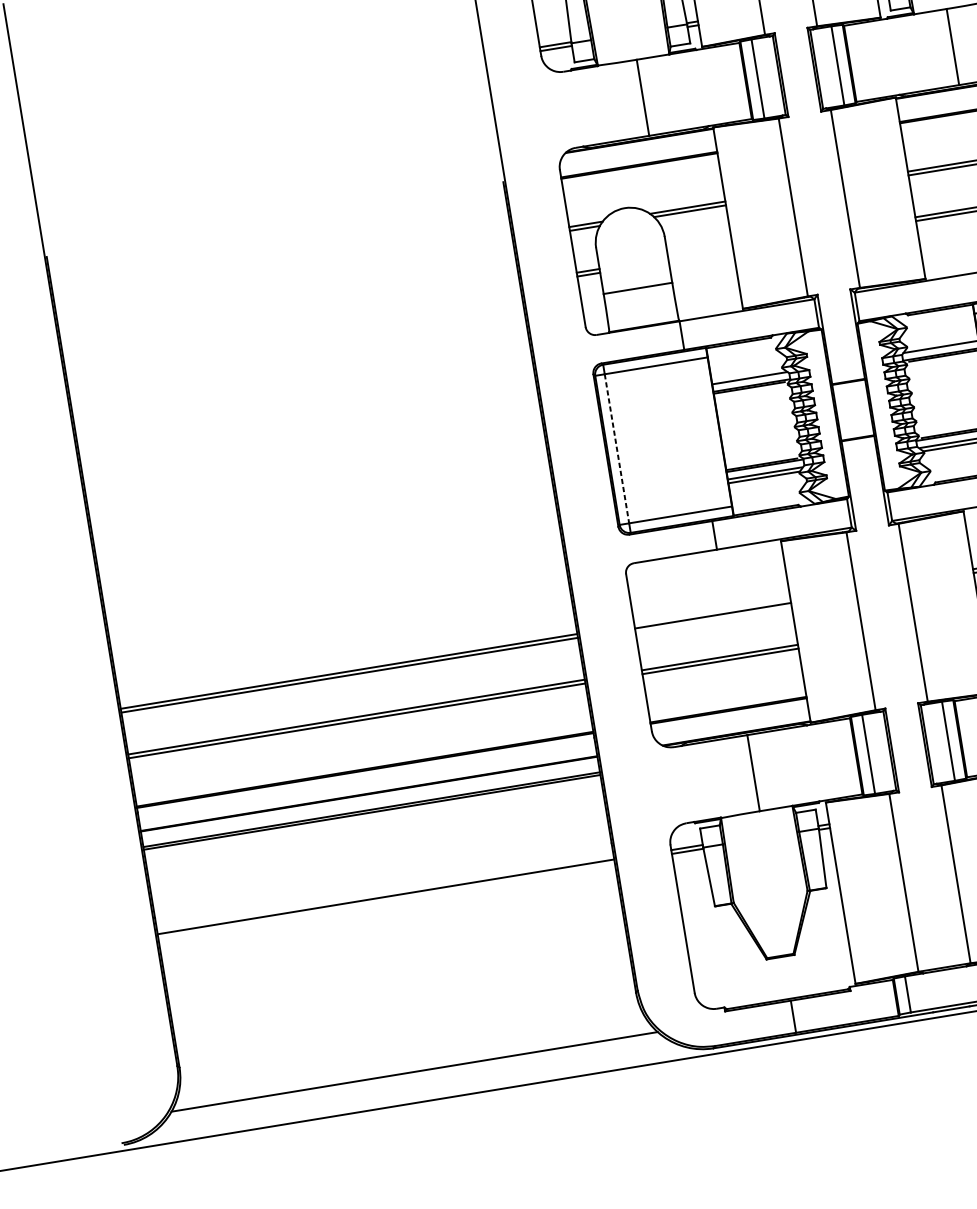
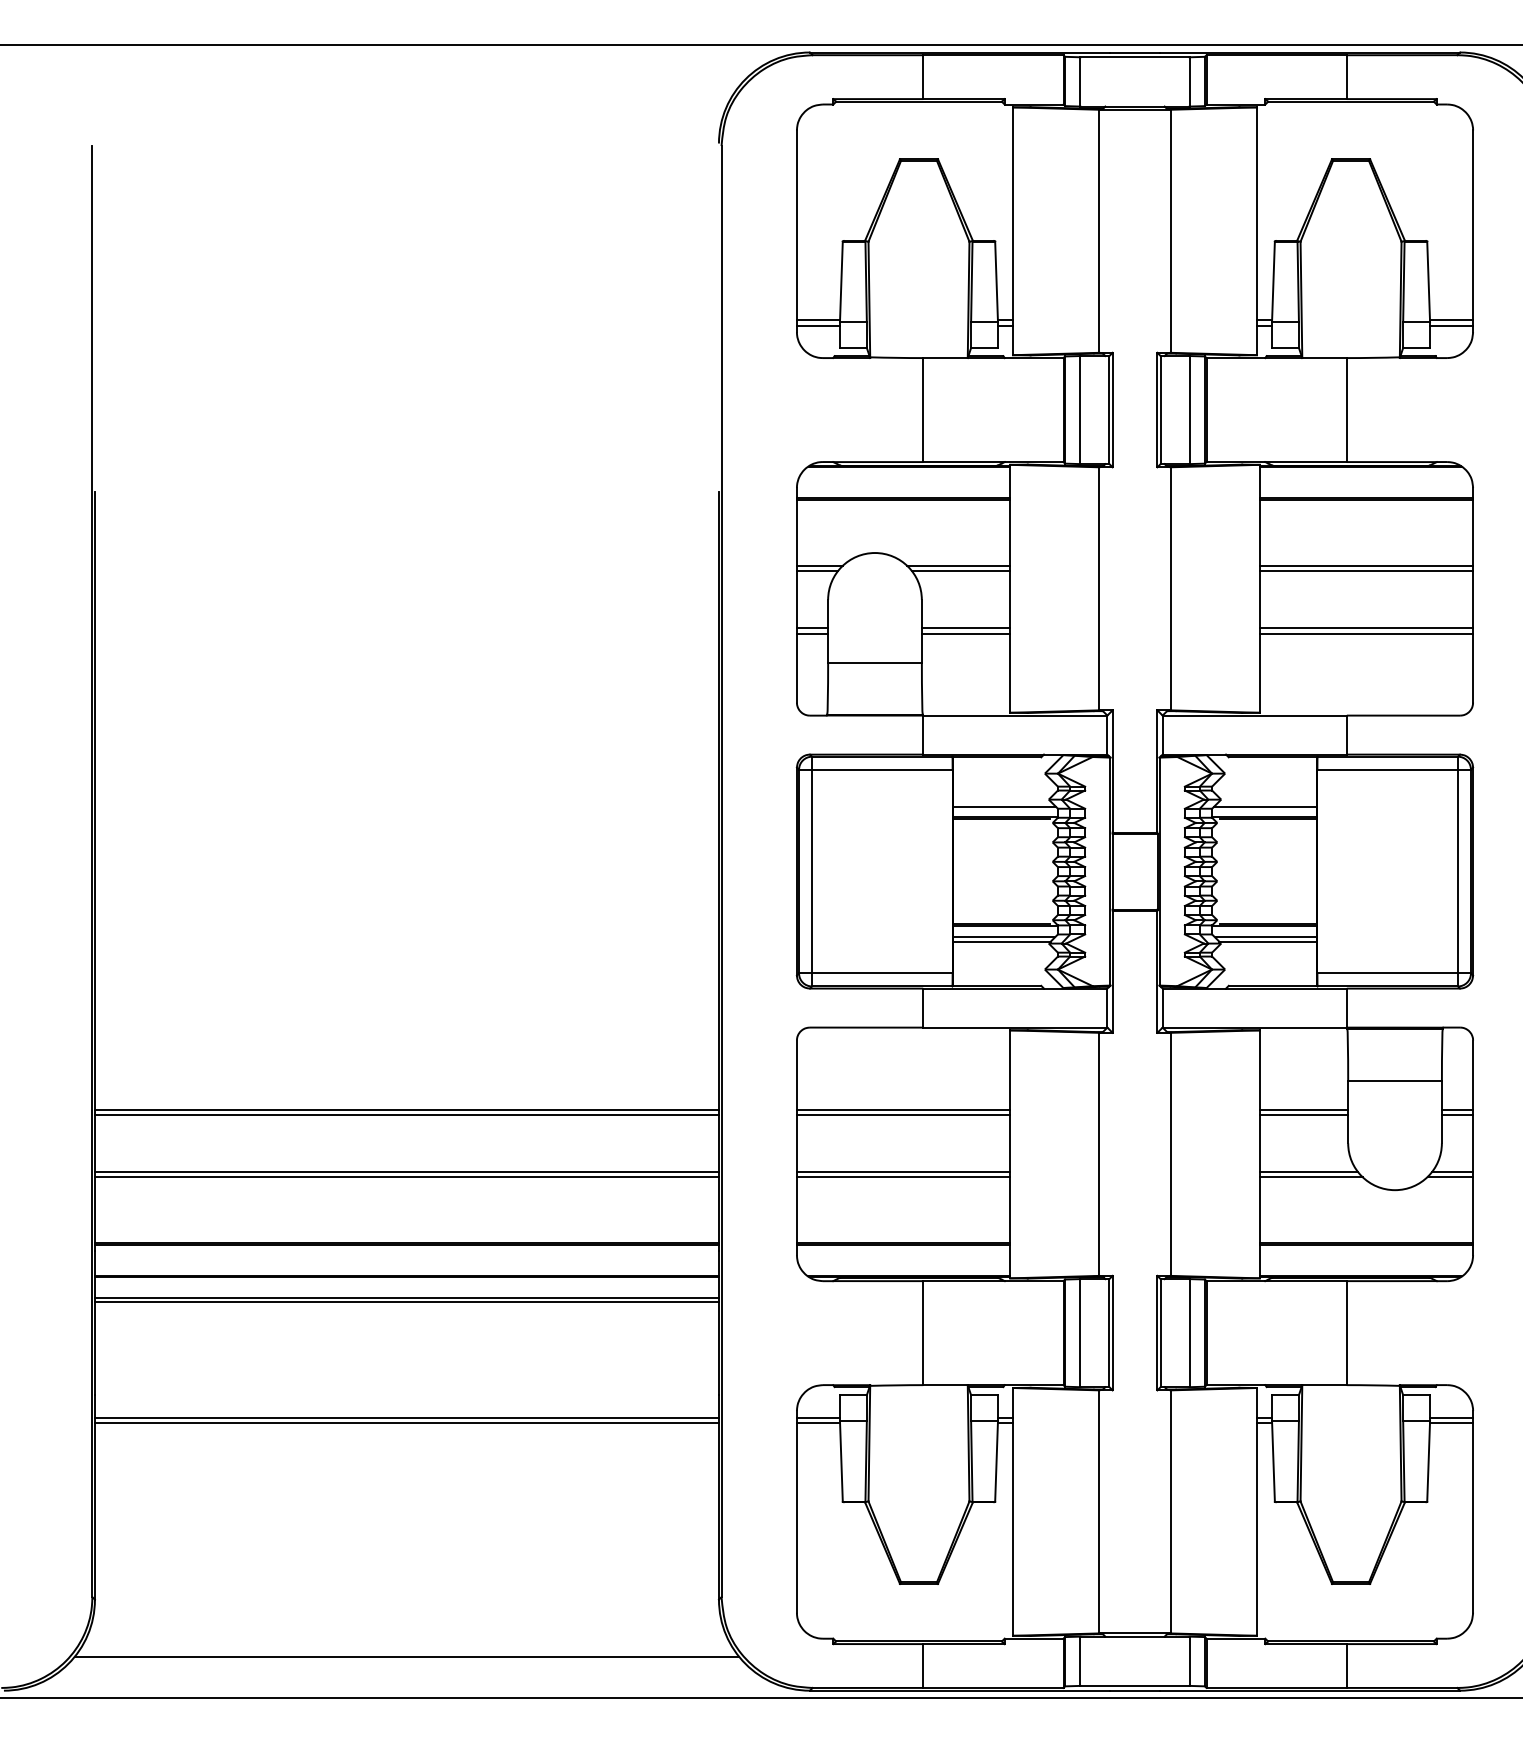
line: (700, 252) -> (965, 628), added
line: (700, 256) -> (965, 633), added
line: (617, 448) -> (812, 871), dashed -> solid
line: (712, 611) -> (903, 1109), added
line: (386, 900) -> (406, 1422), added

